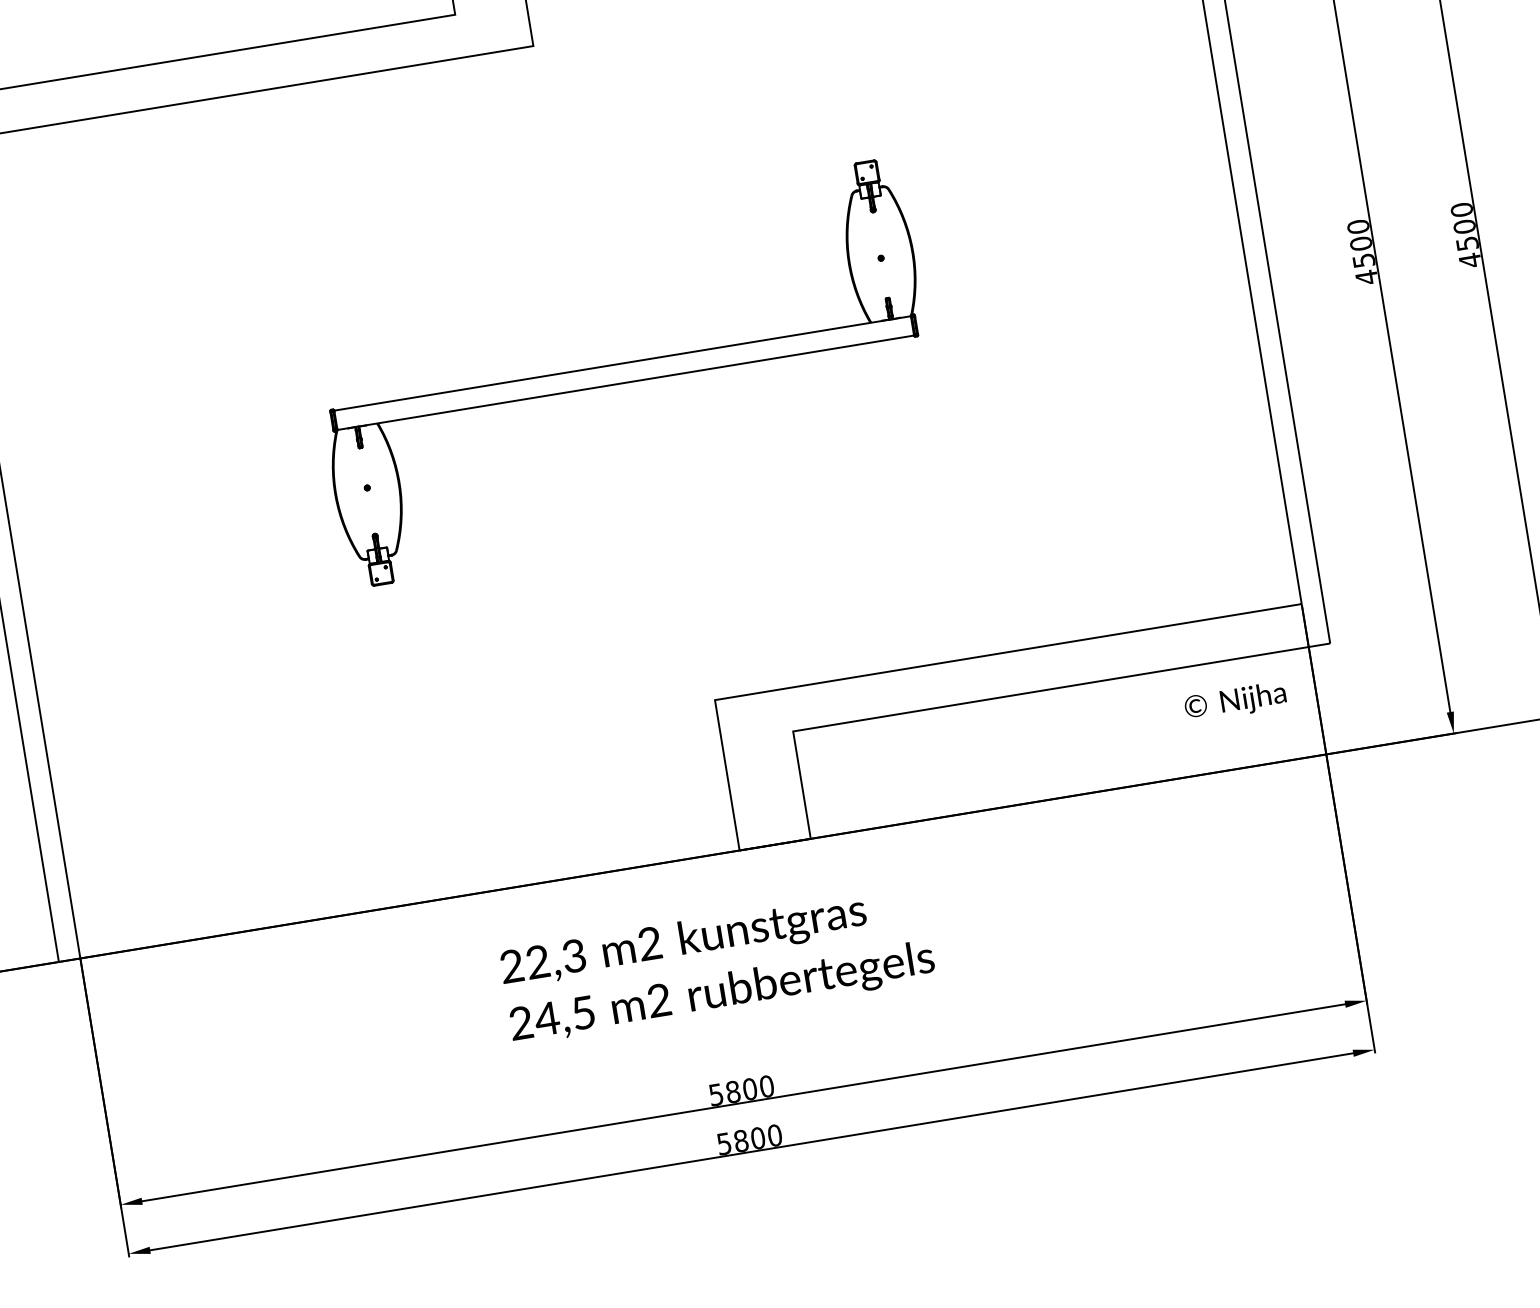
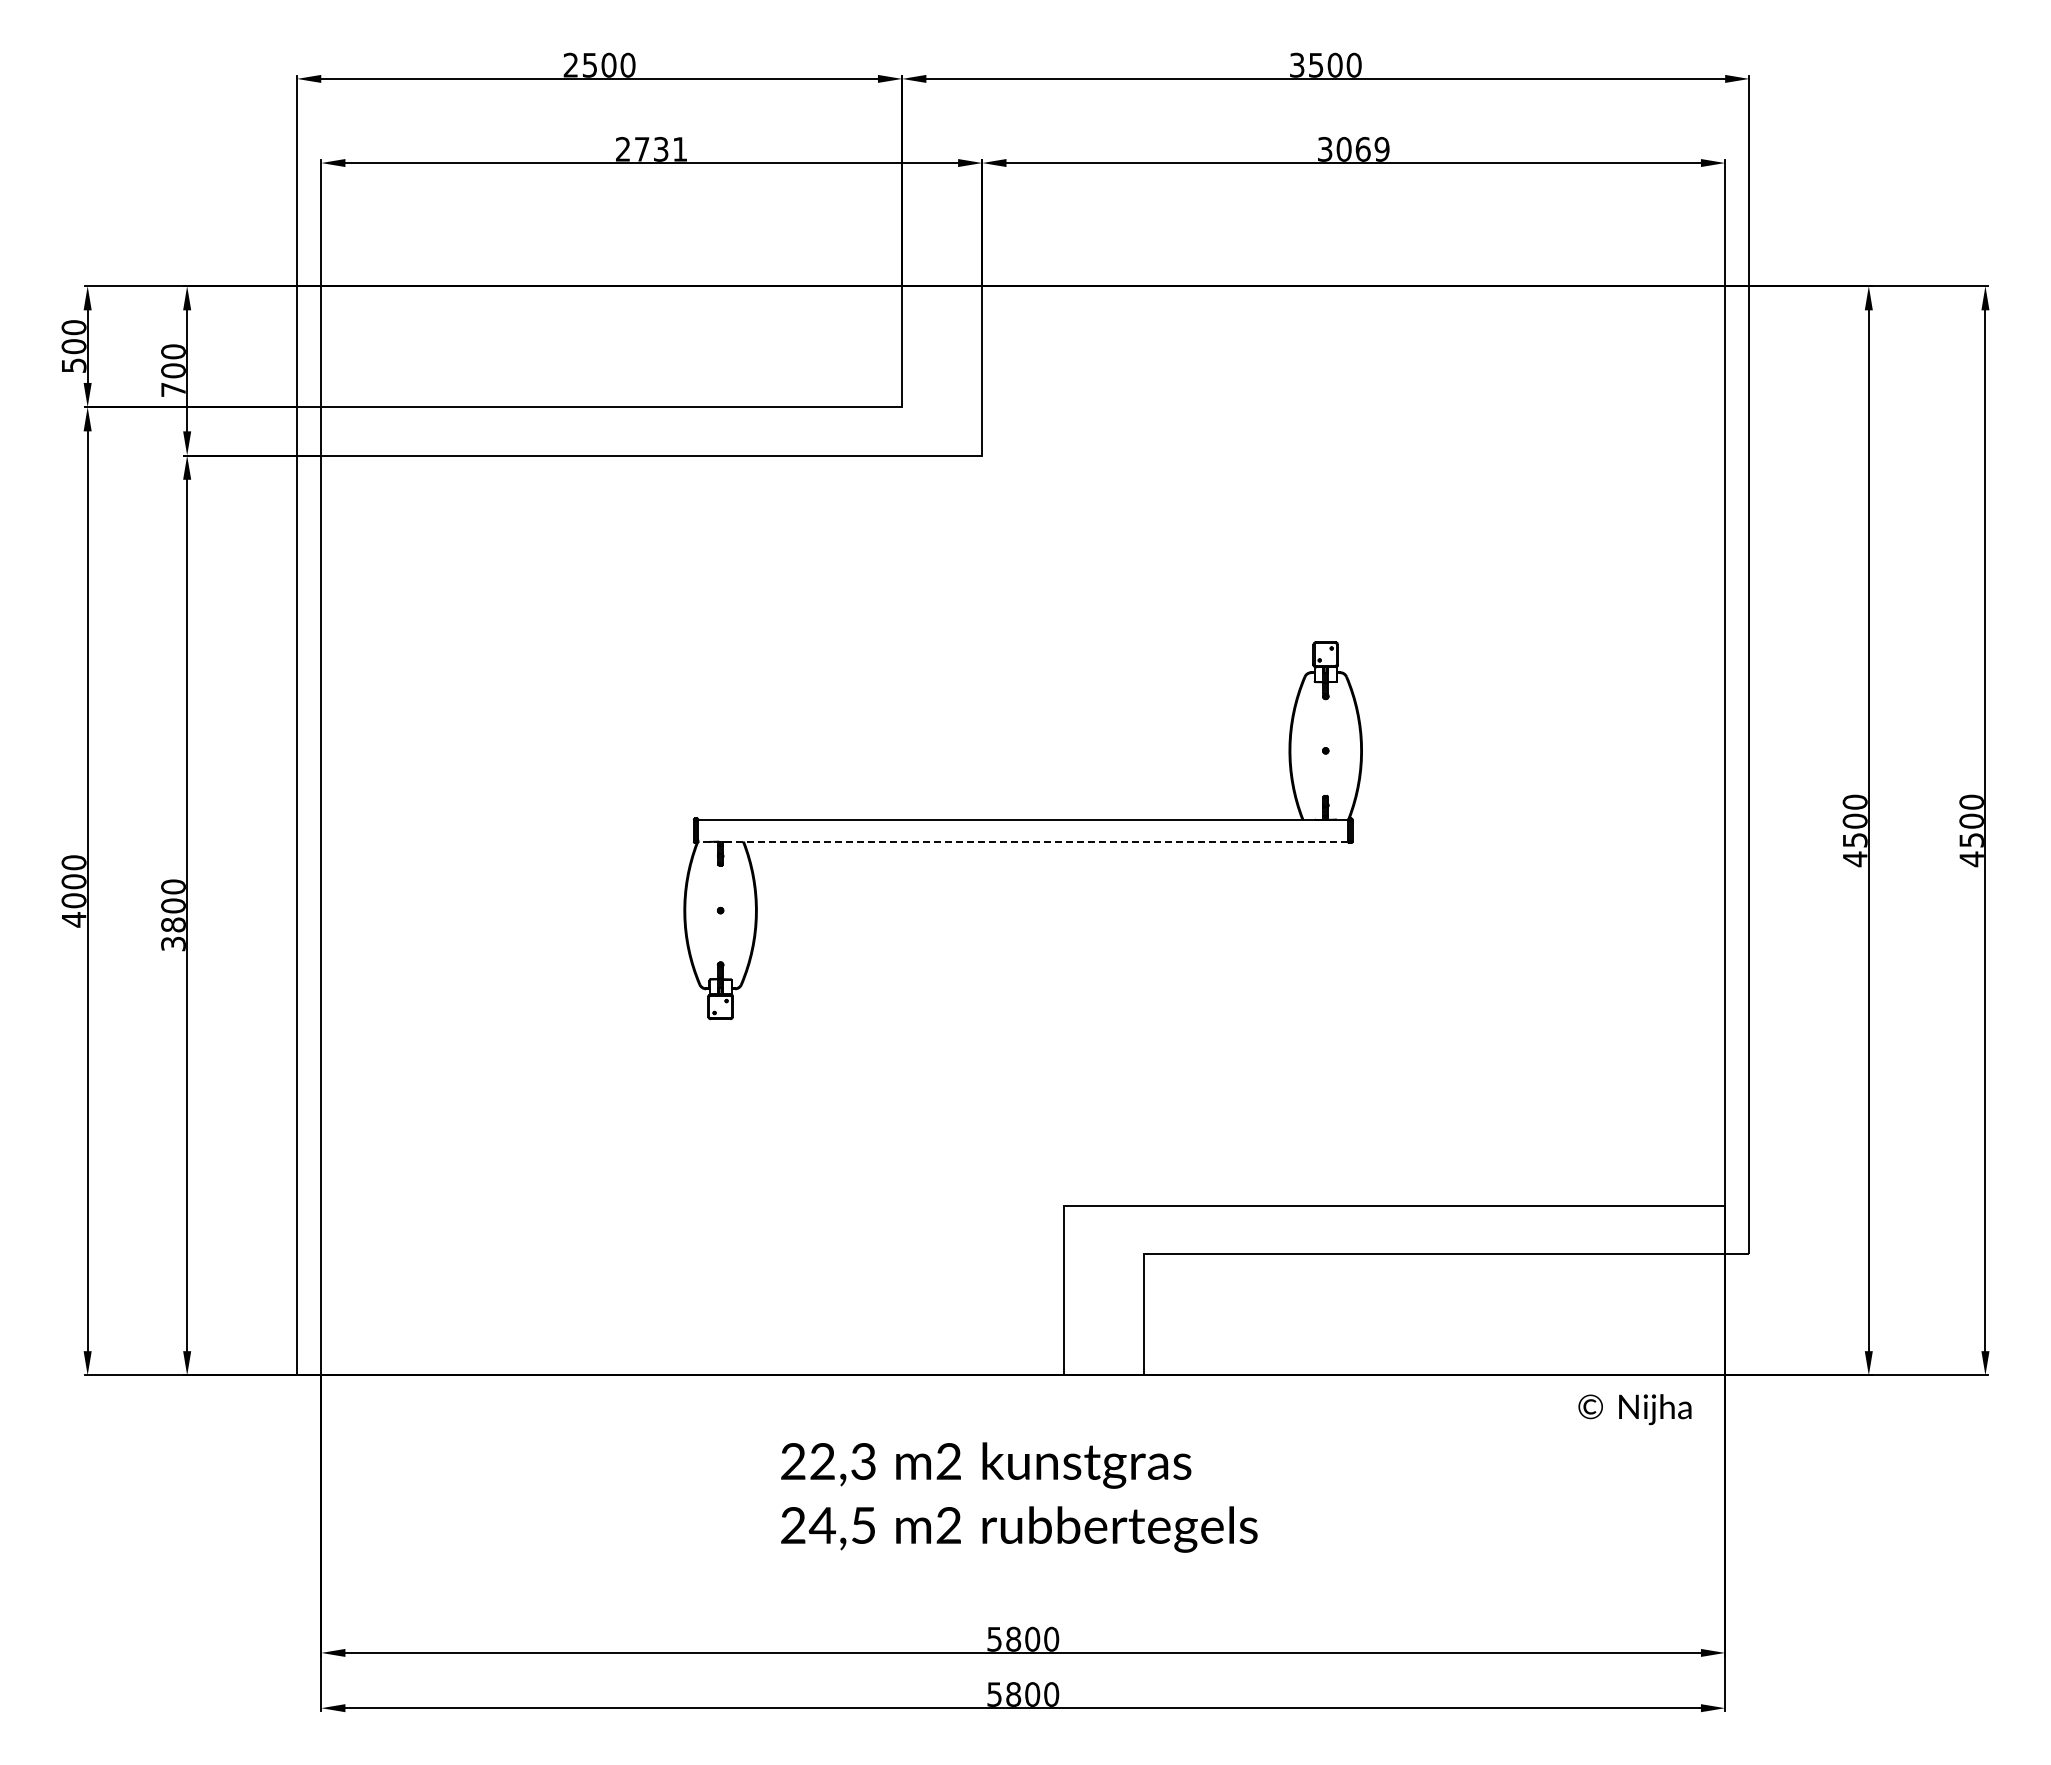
line: (626, 382) -> (1023, 841), solid -> dashed
text: (1235, 702) -> (1634, 1409), moved

